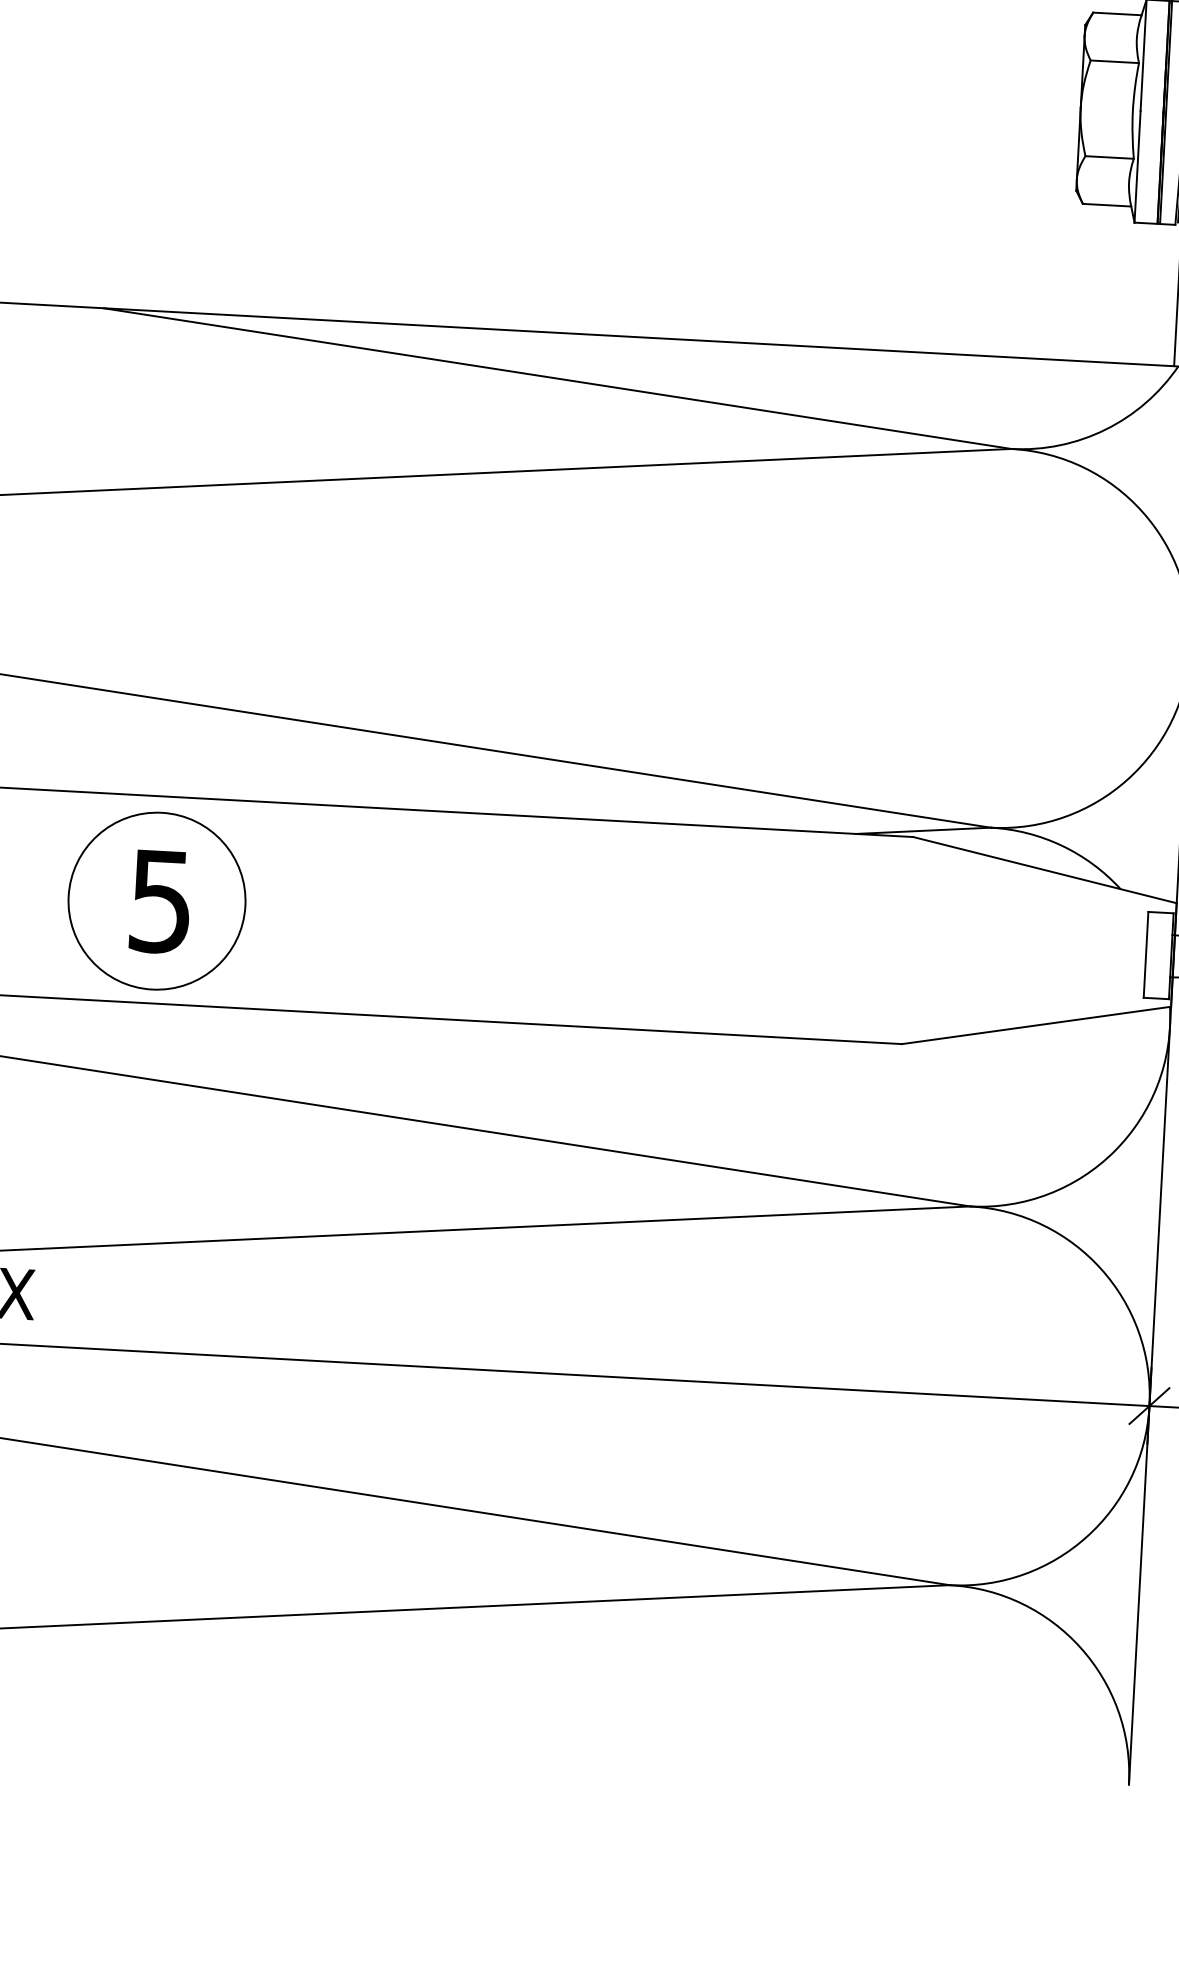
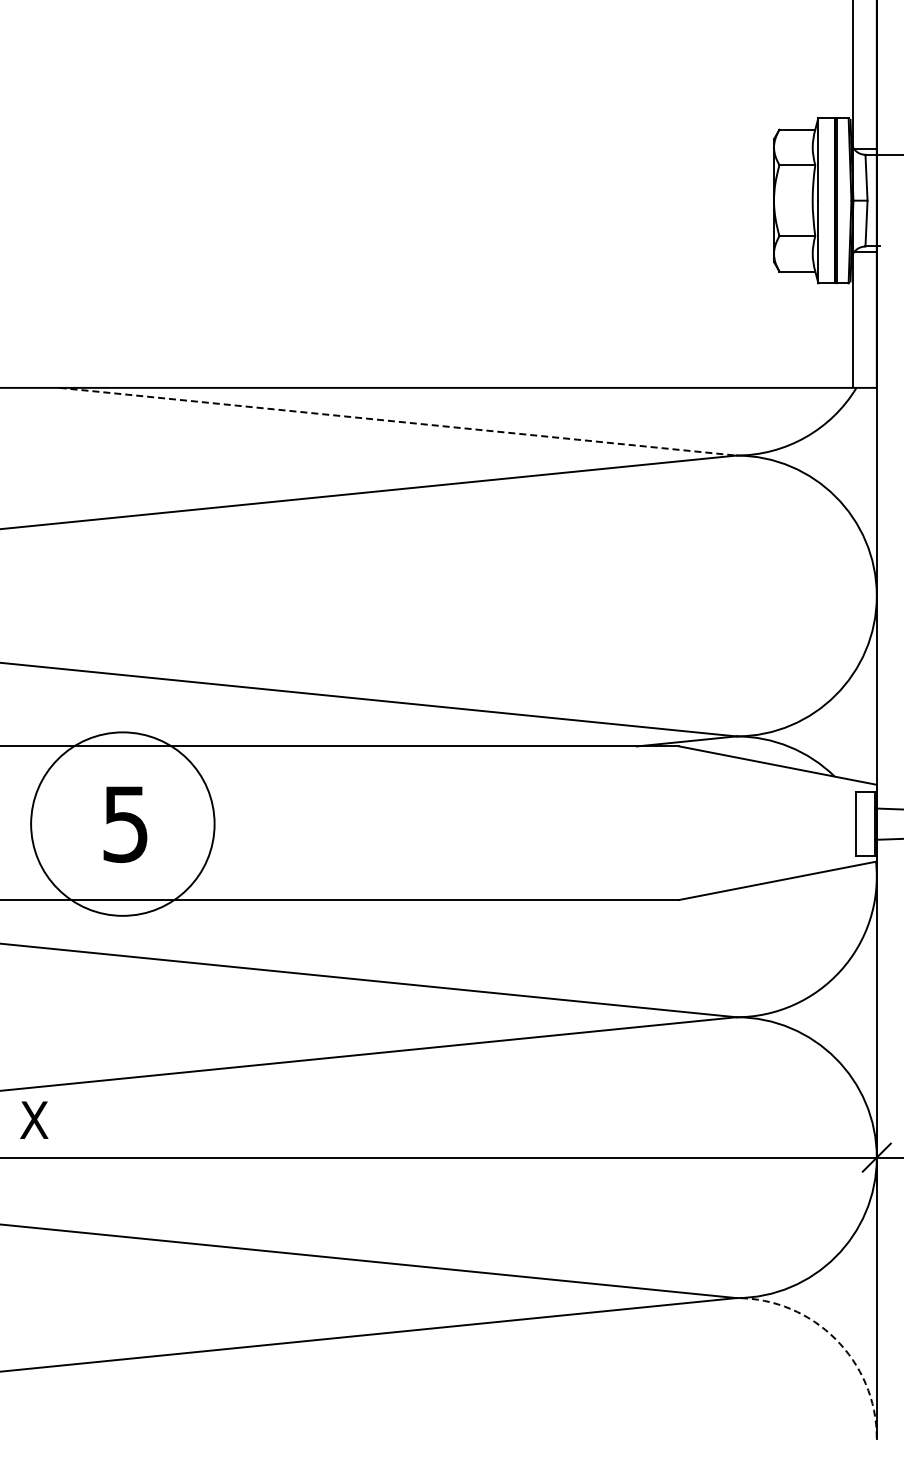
line: (558, 378) -> (398, 421), solid -> dashed
circle: (156, 900) -> (122, 823), size x1.4
arc: (1080, 1648) -> (835, 1339), solid -> dashed

